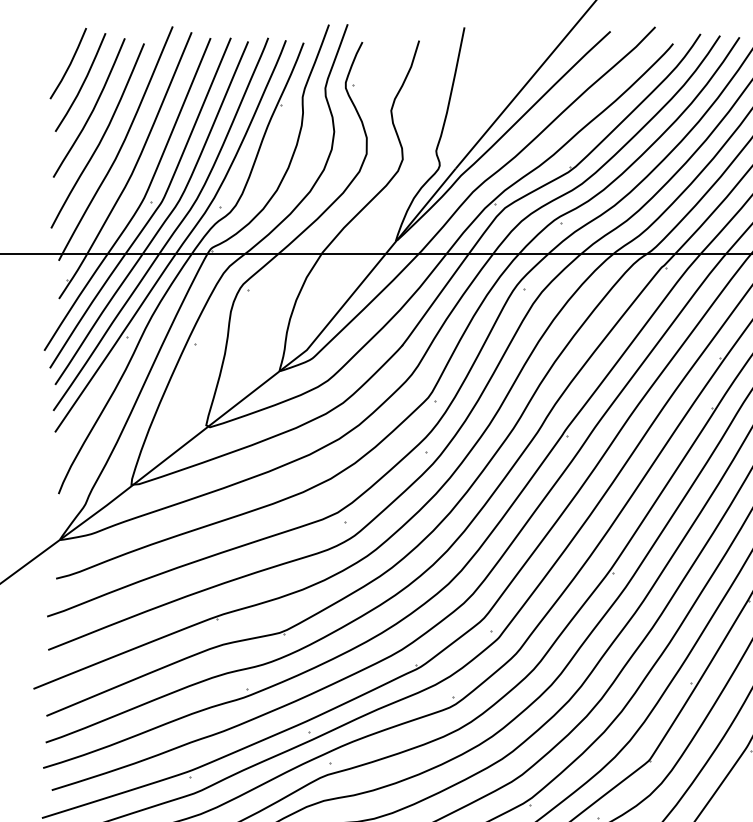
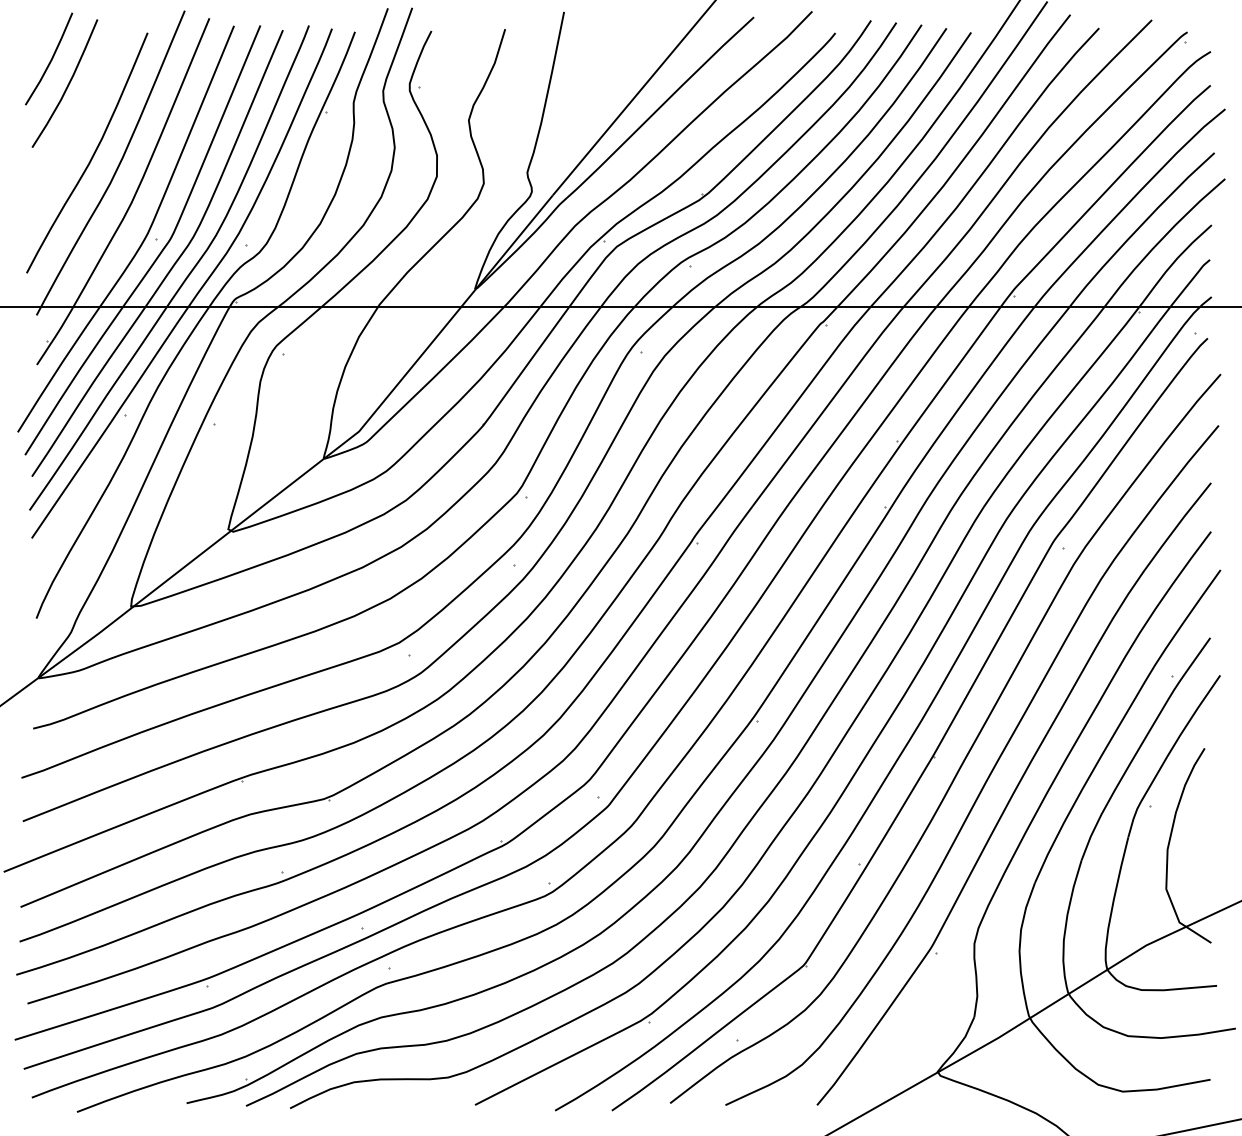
curve: (92, 109) -> (80, 118), removed

